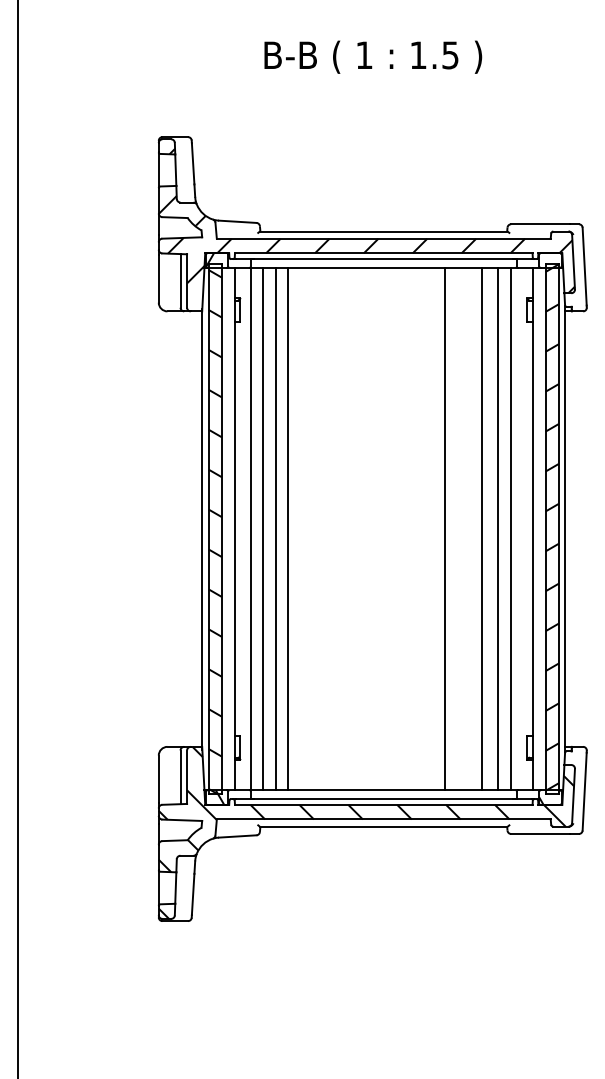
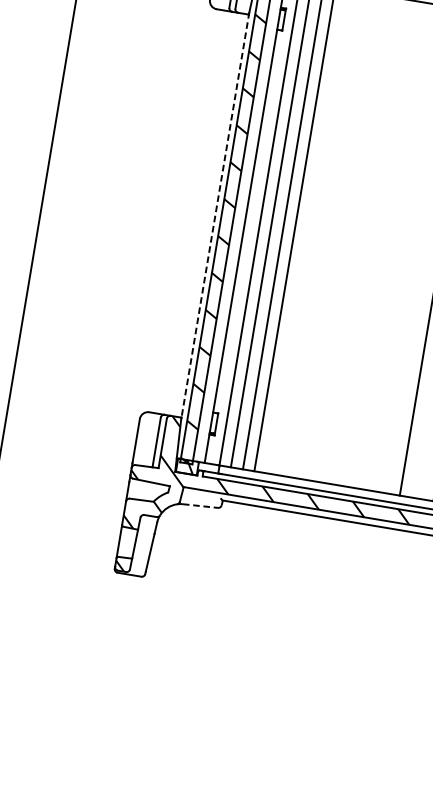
line: (202, 529) -> (215, 216), solid -> dashed
line: (237, 836) -> (200, 506), solid -> dashed

